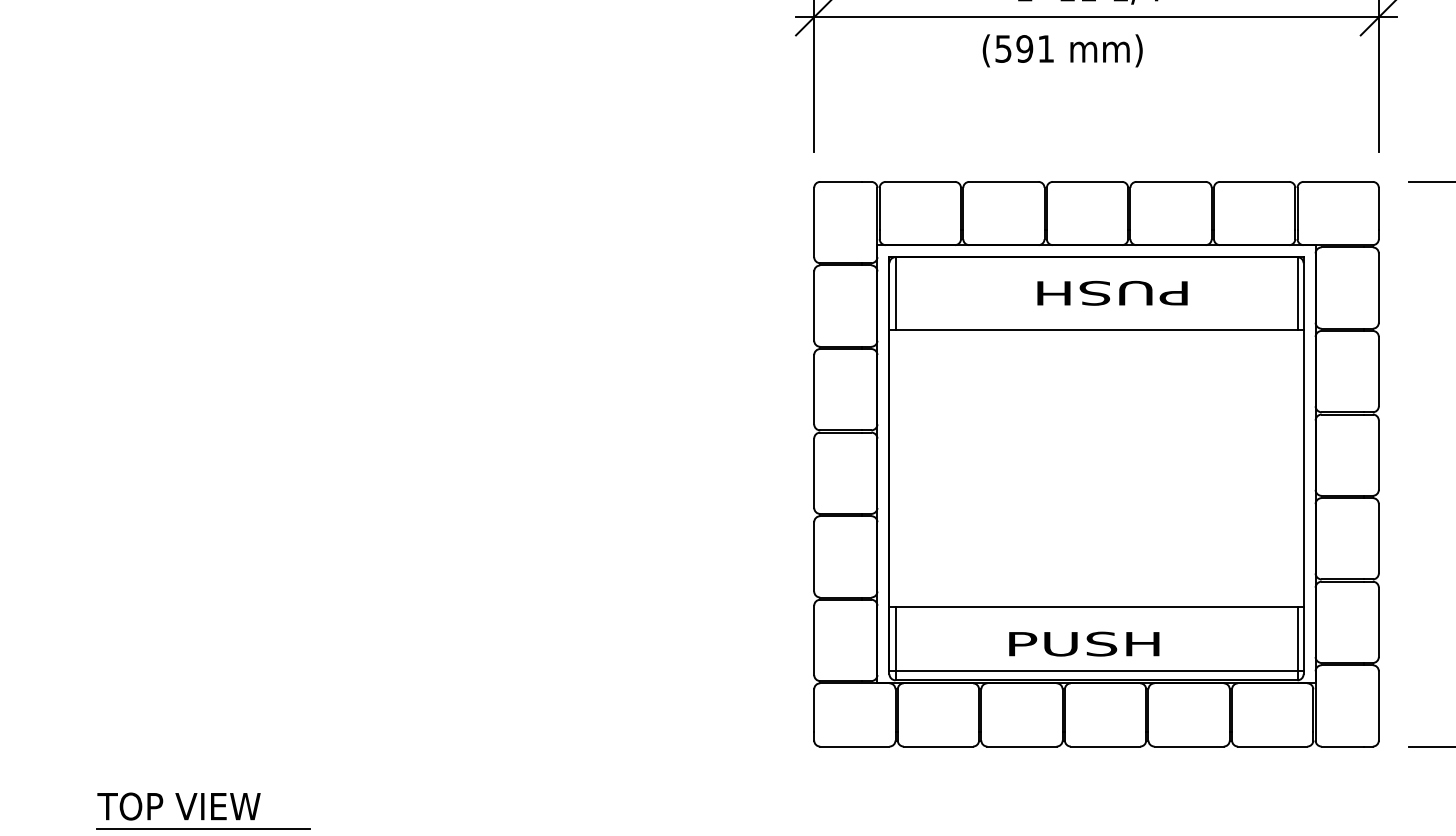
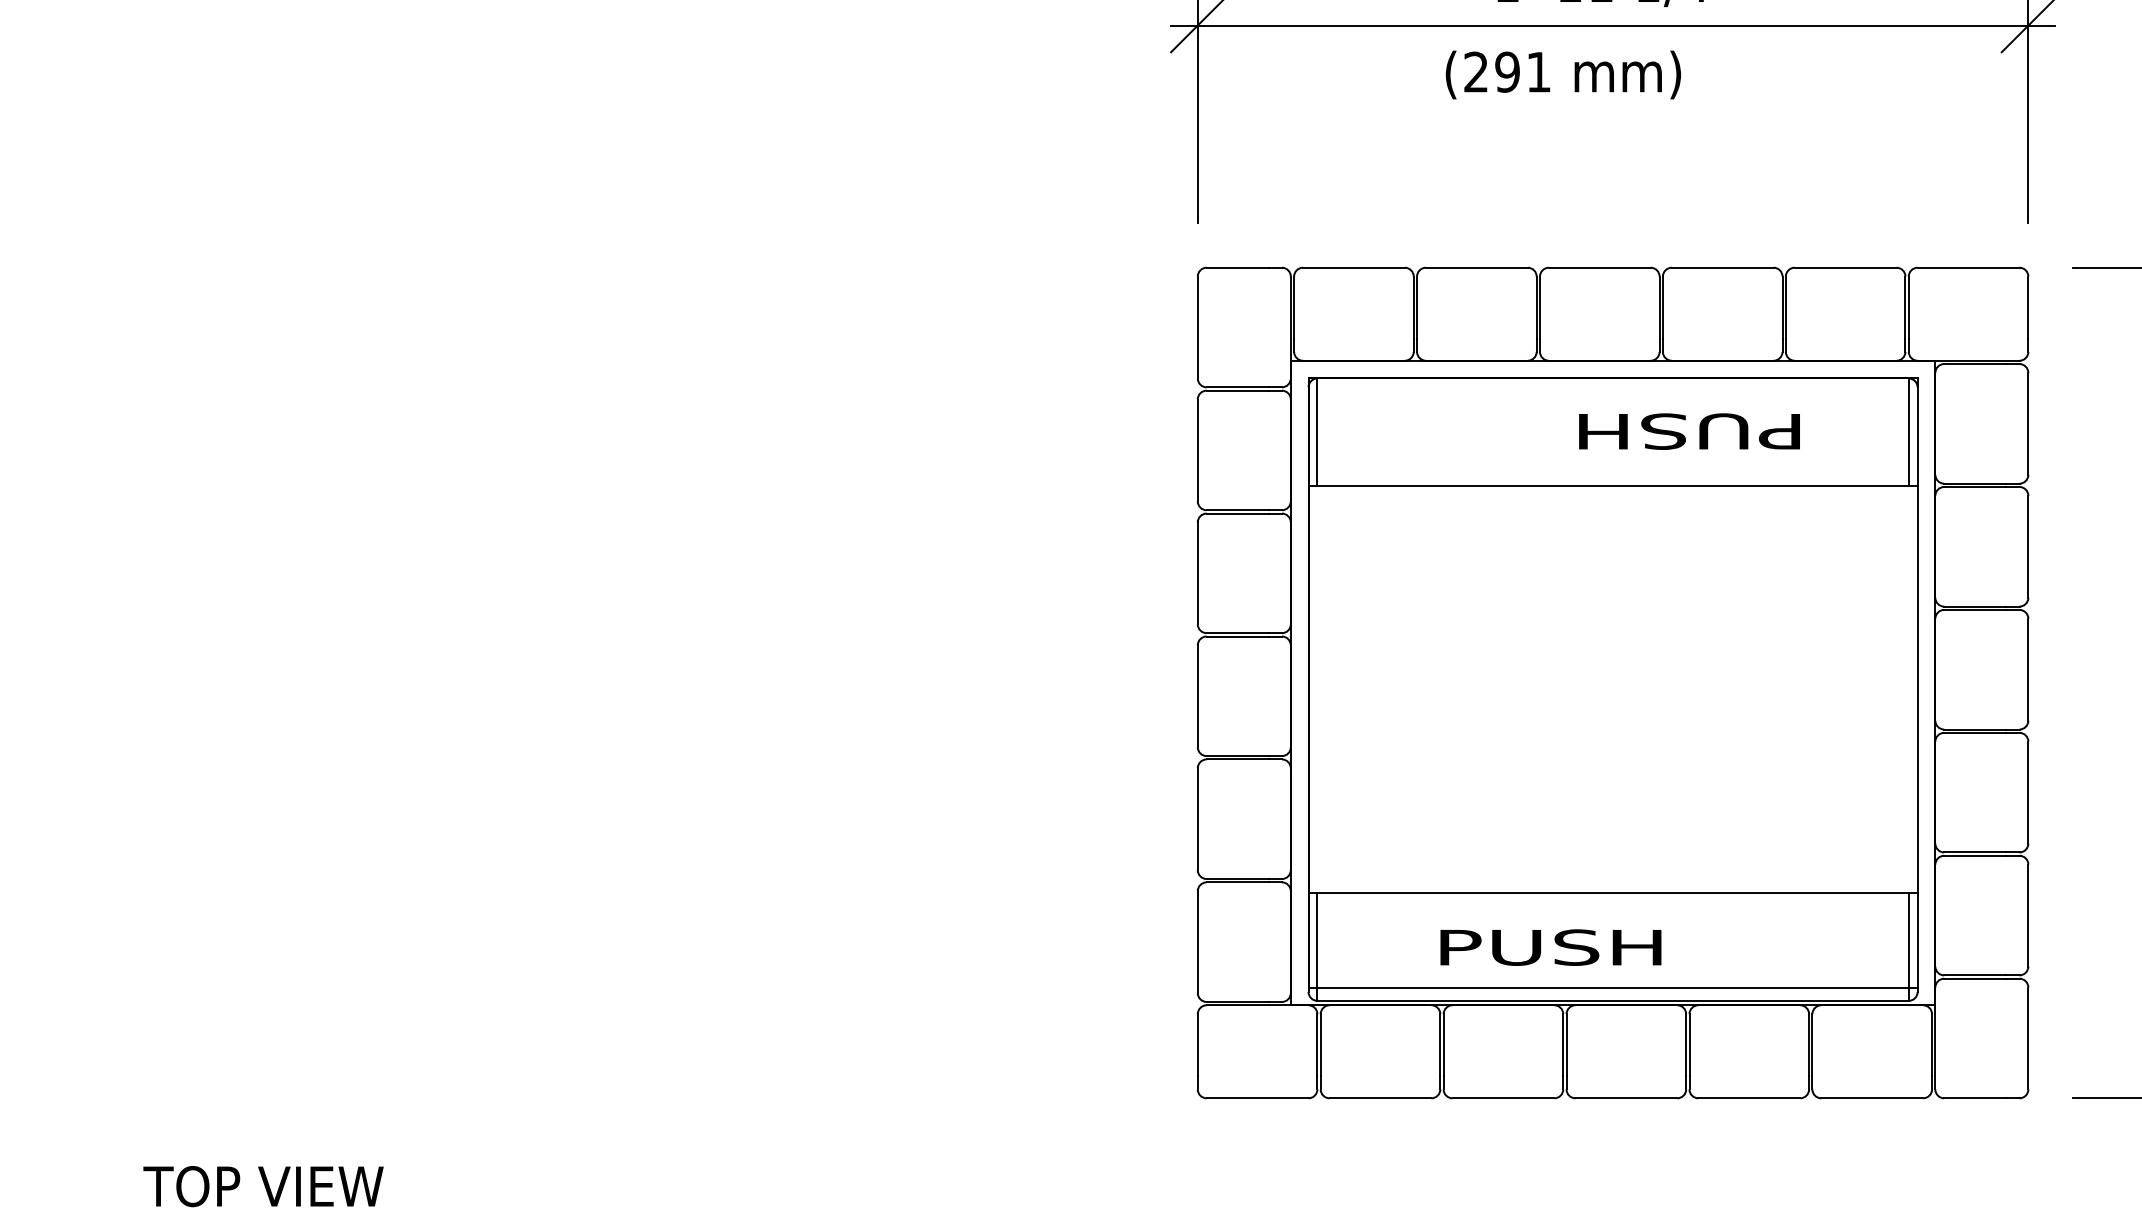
text: (1003, 48) -> (1476, 71), (591 -> (291
text: (1112, 292) -> (1689, 430), moved
text: (1084, 643) -> (1551, 946), moved
line: (203, 829) -> (299, 1220), removed

